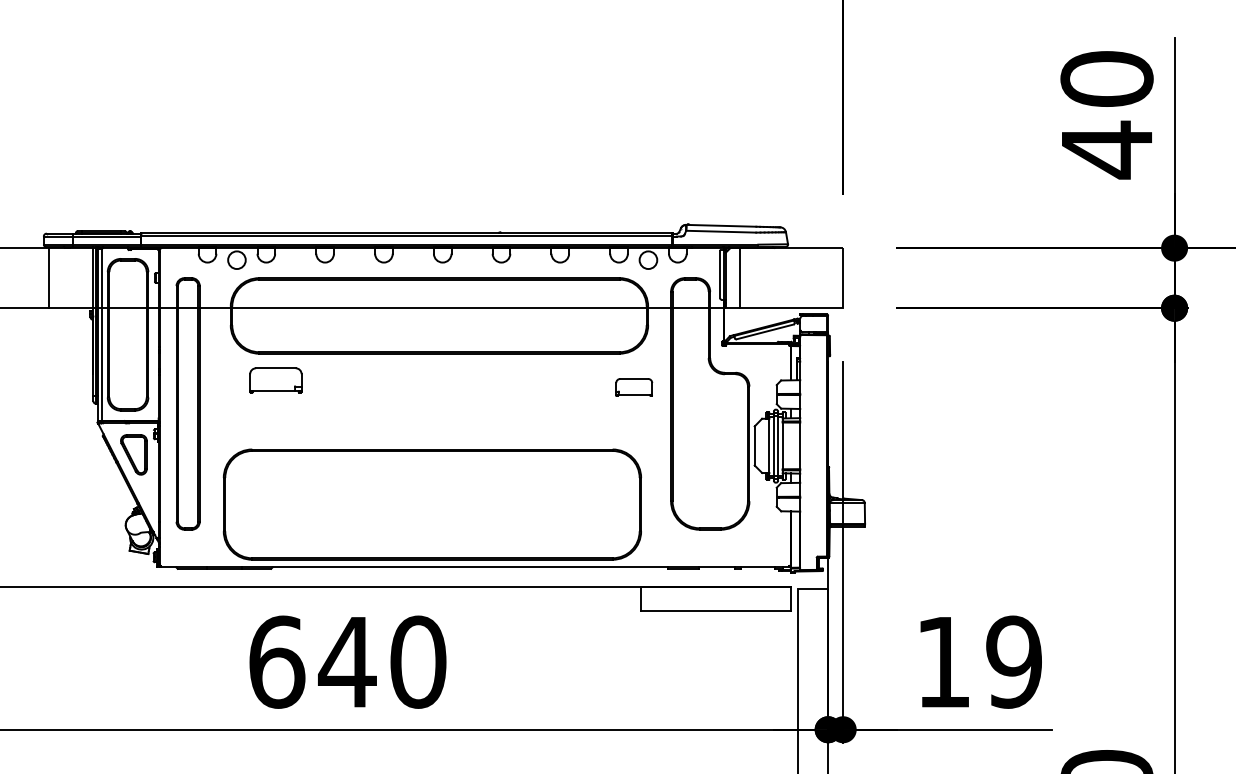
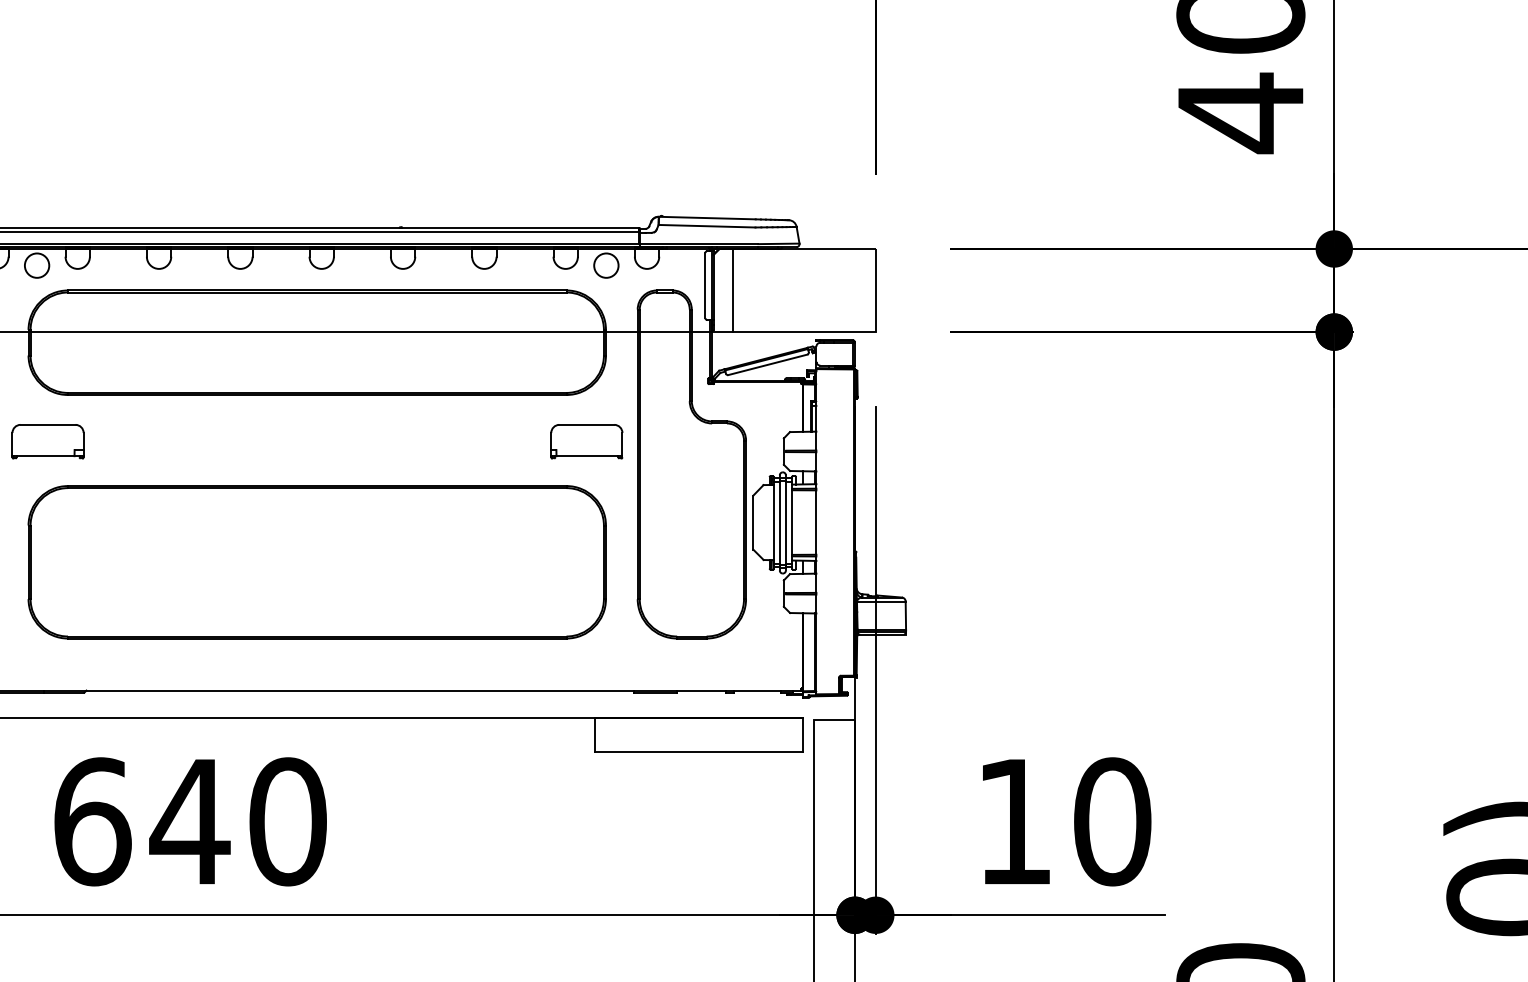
part: (275, 380) -> (47, 441), moved
part: (633, 387) -> (585, 441), size x1.43
part: (431, 504) -> (315, 562), moved
text: (1014, 661) -> (1112, 820), 19 -> 10

